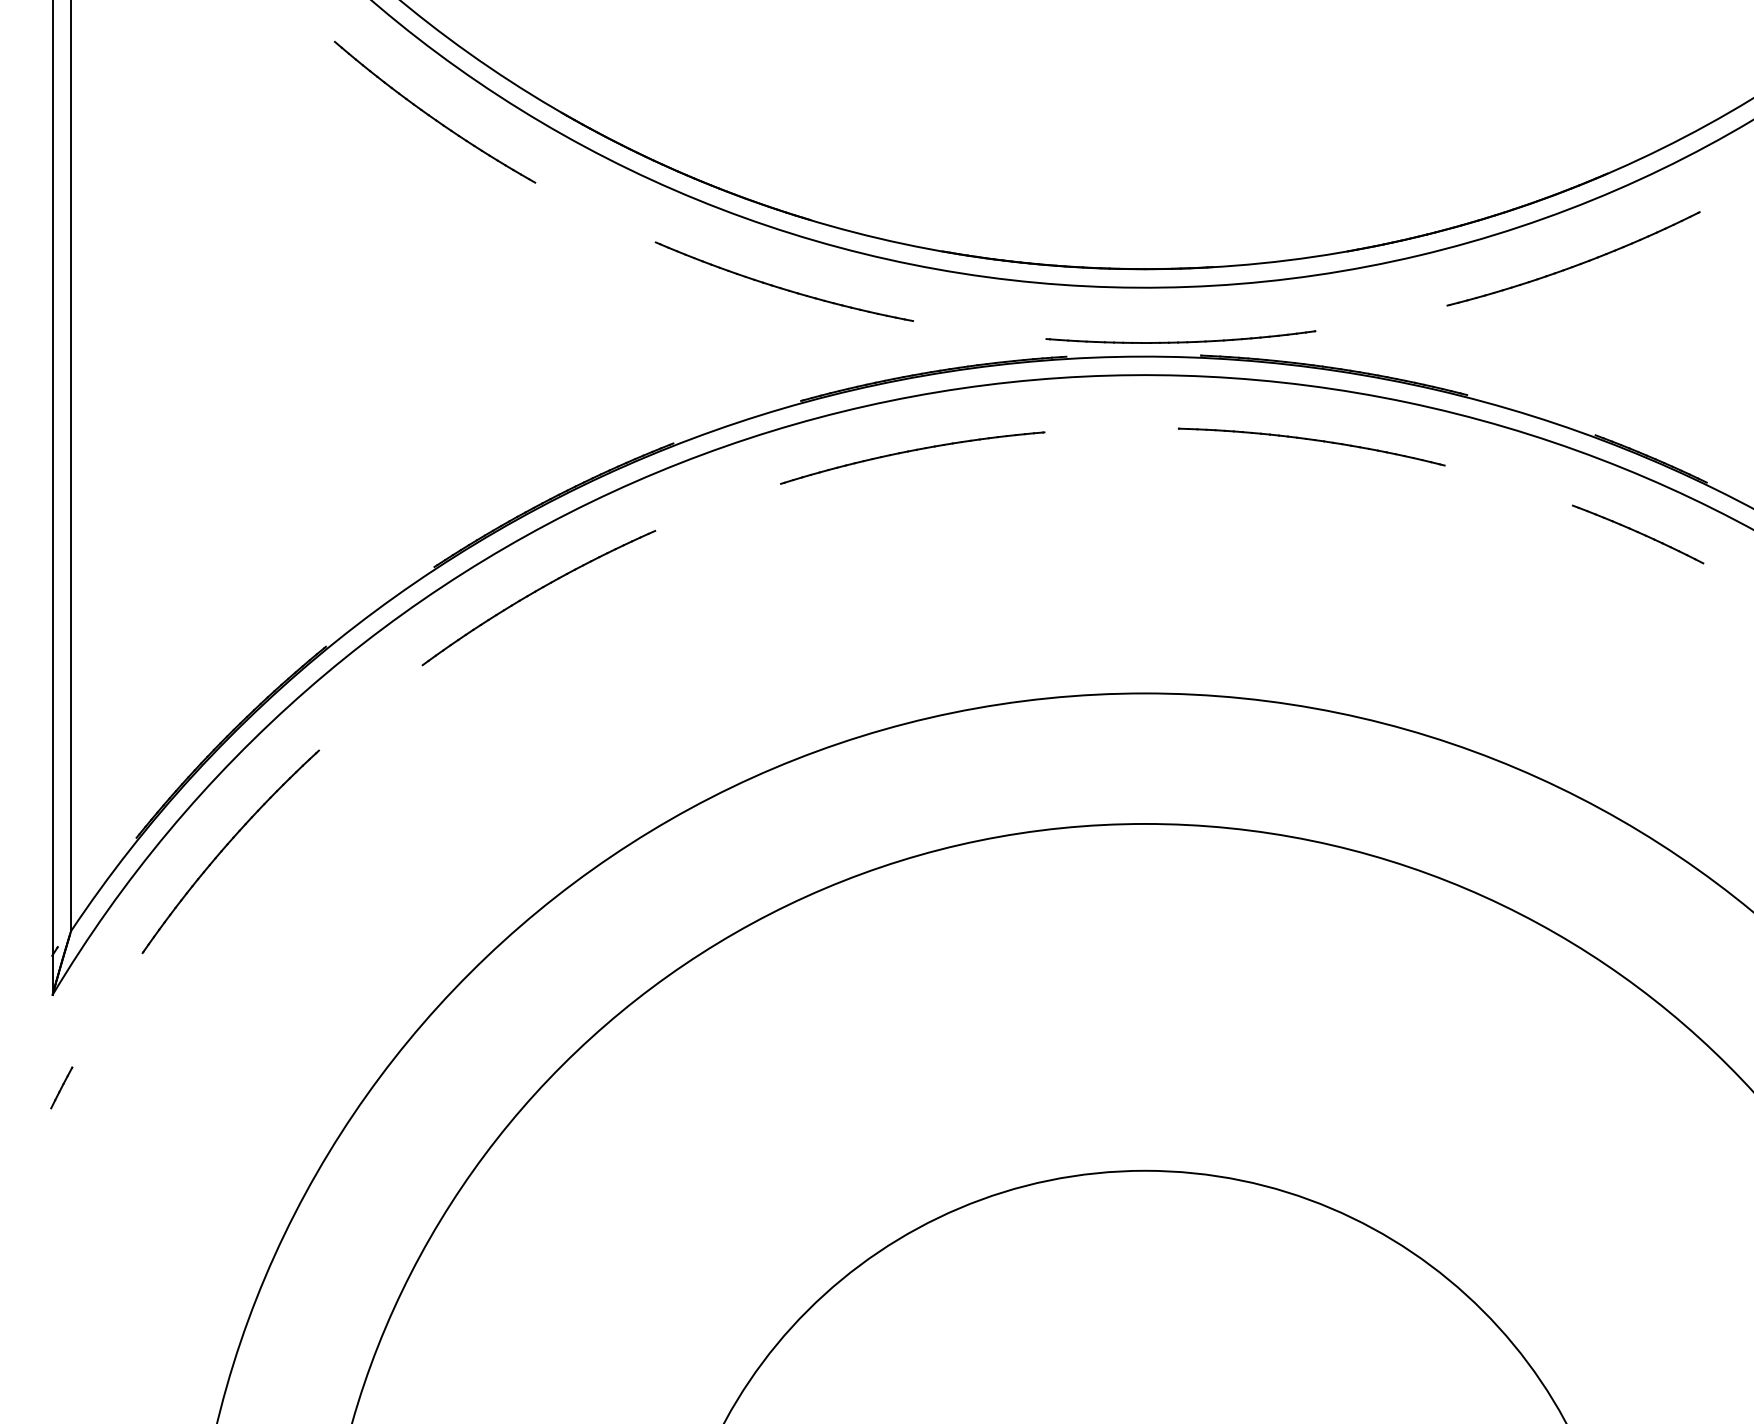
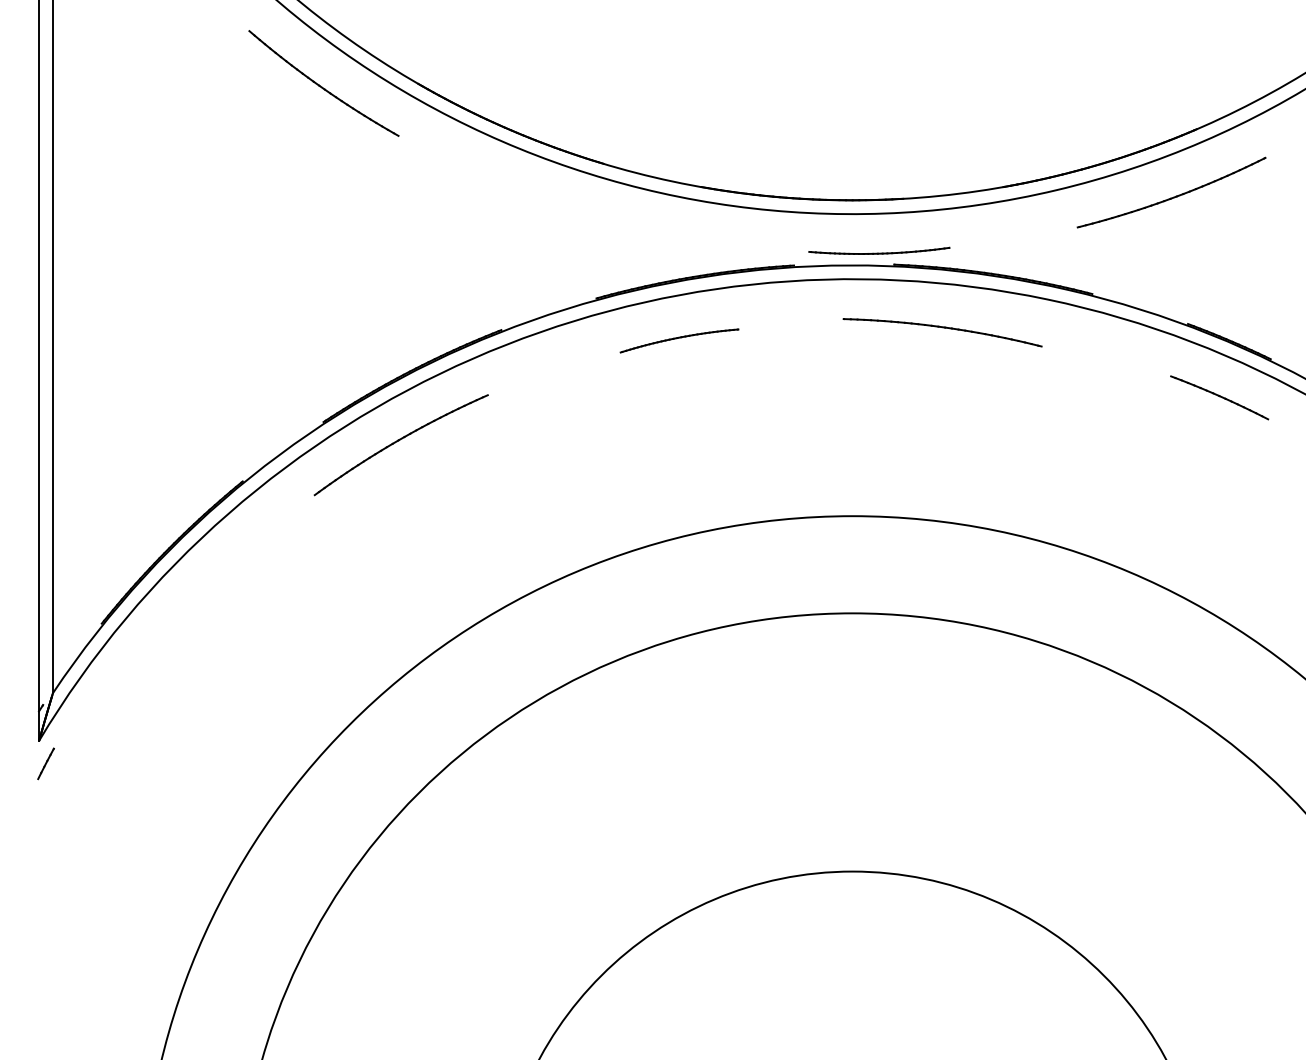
part: (783, 281) -> (583, 209), removed
part: (1181, 336) -> (879, 250), size x0.7
part: (1311, 446) -> (942, 332), moved
part: (912, 457) -> (679, 340), size x0.6
part: (230, 851) -> (171, 633), removed
line: (61, 1087) -> (45, 763), moved

